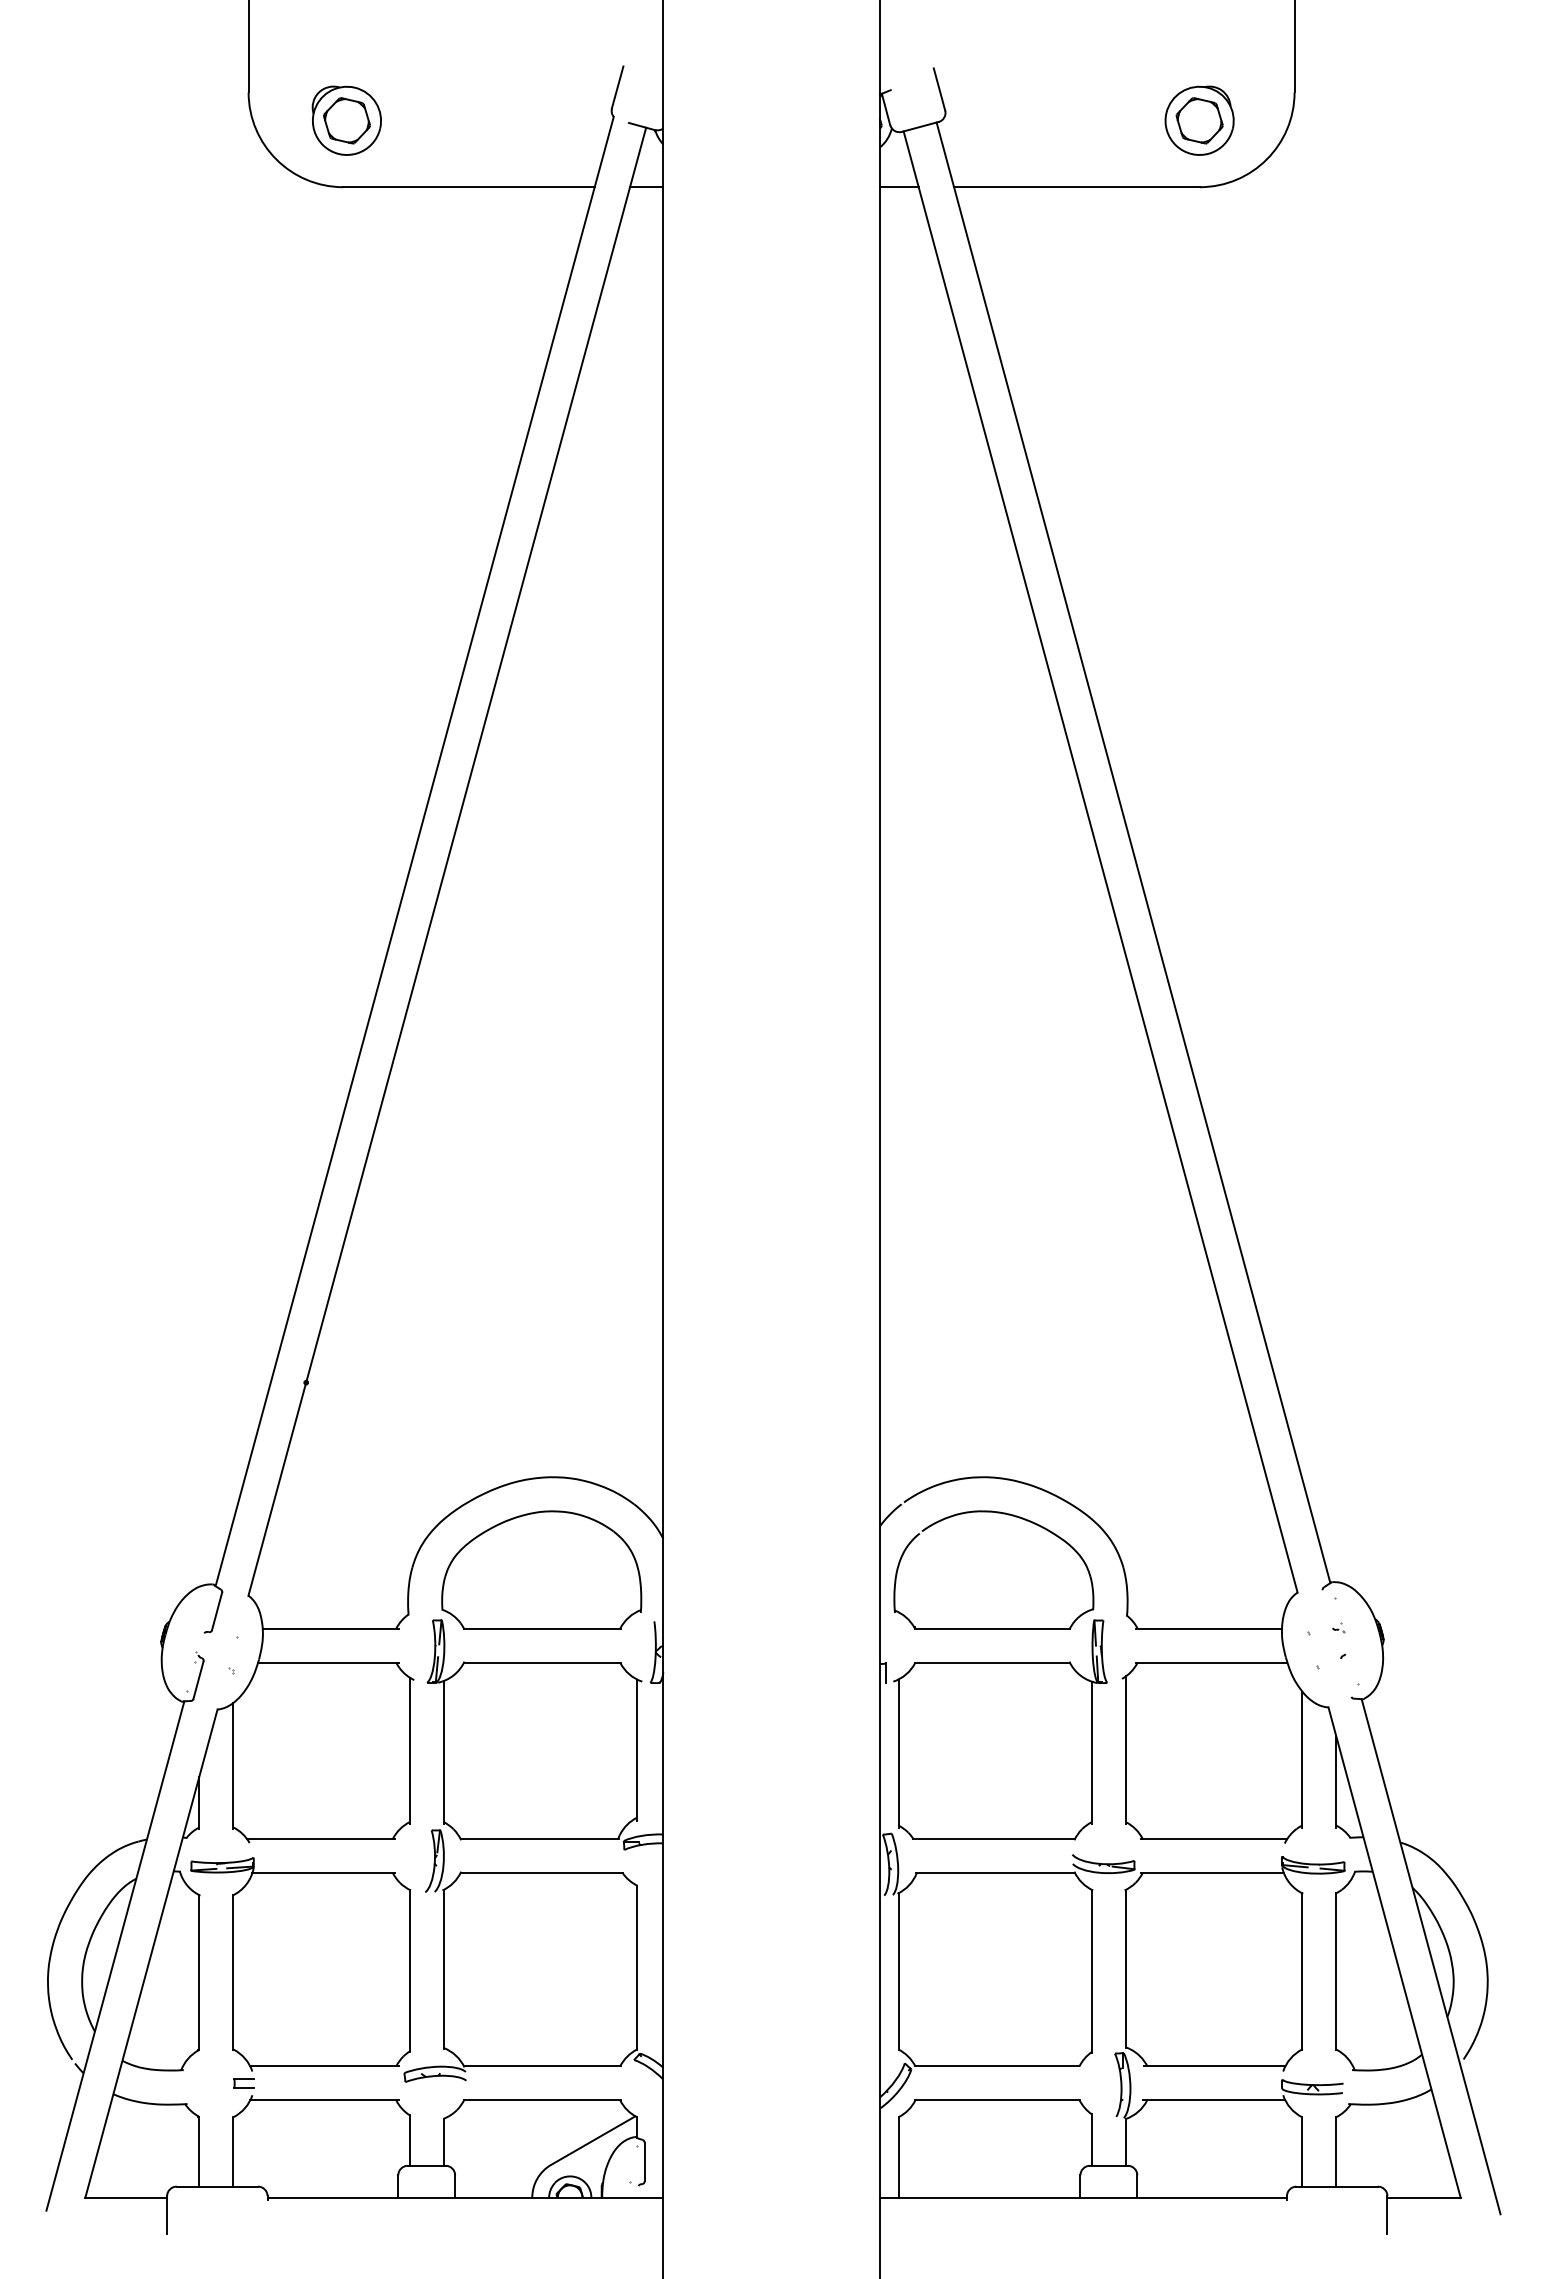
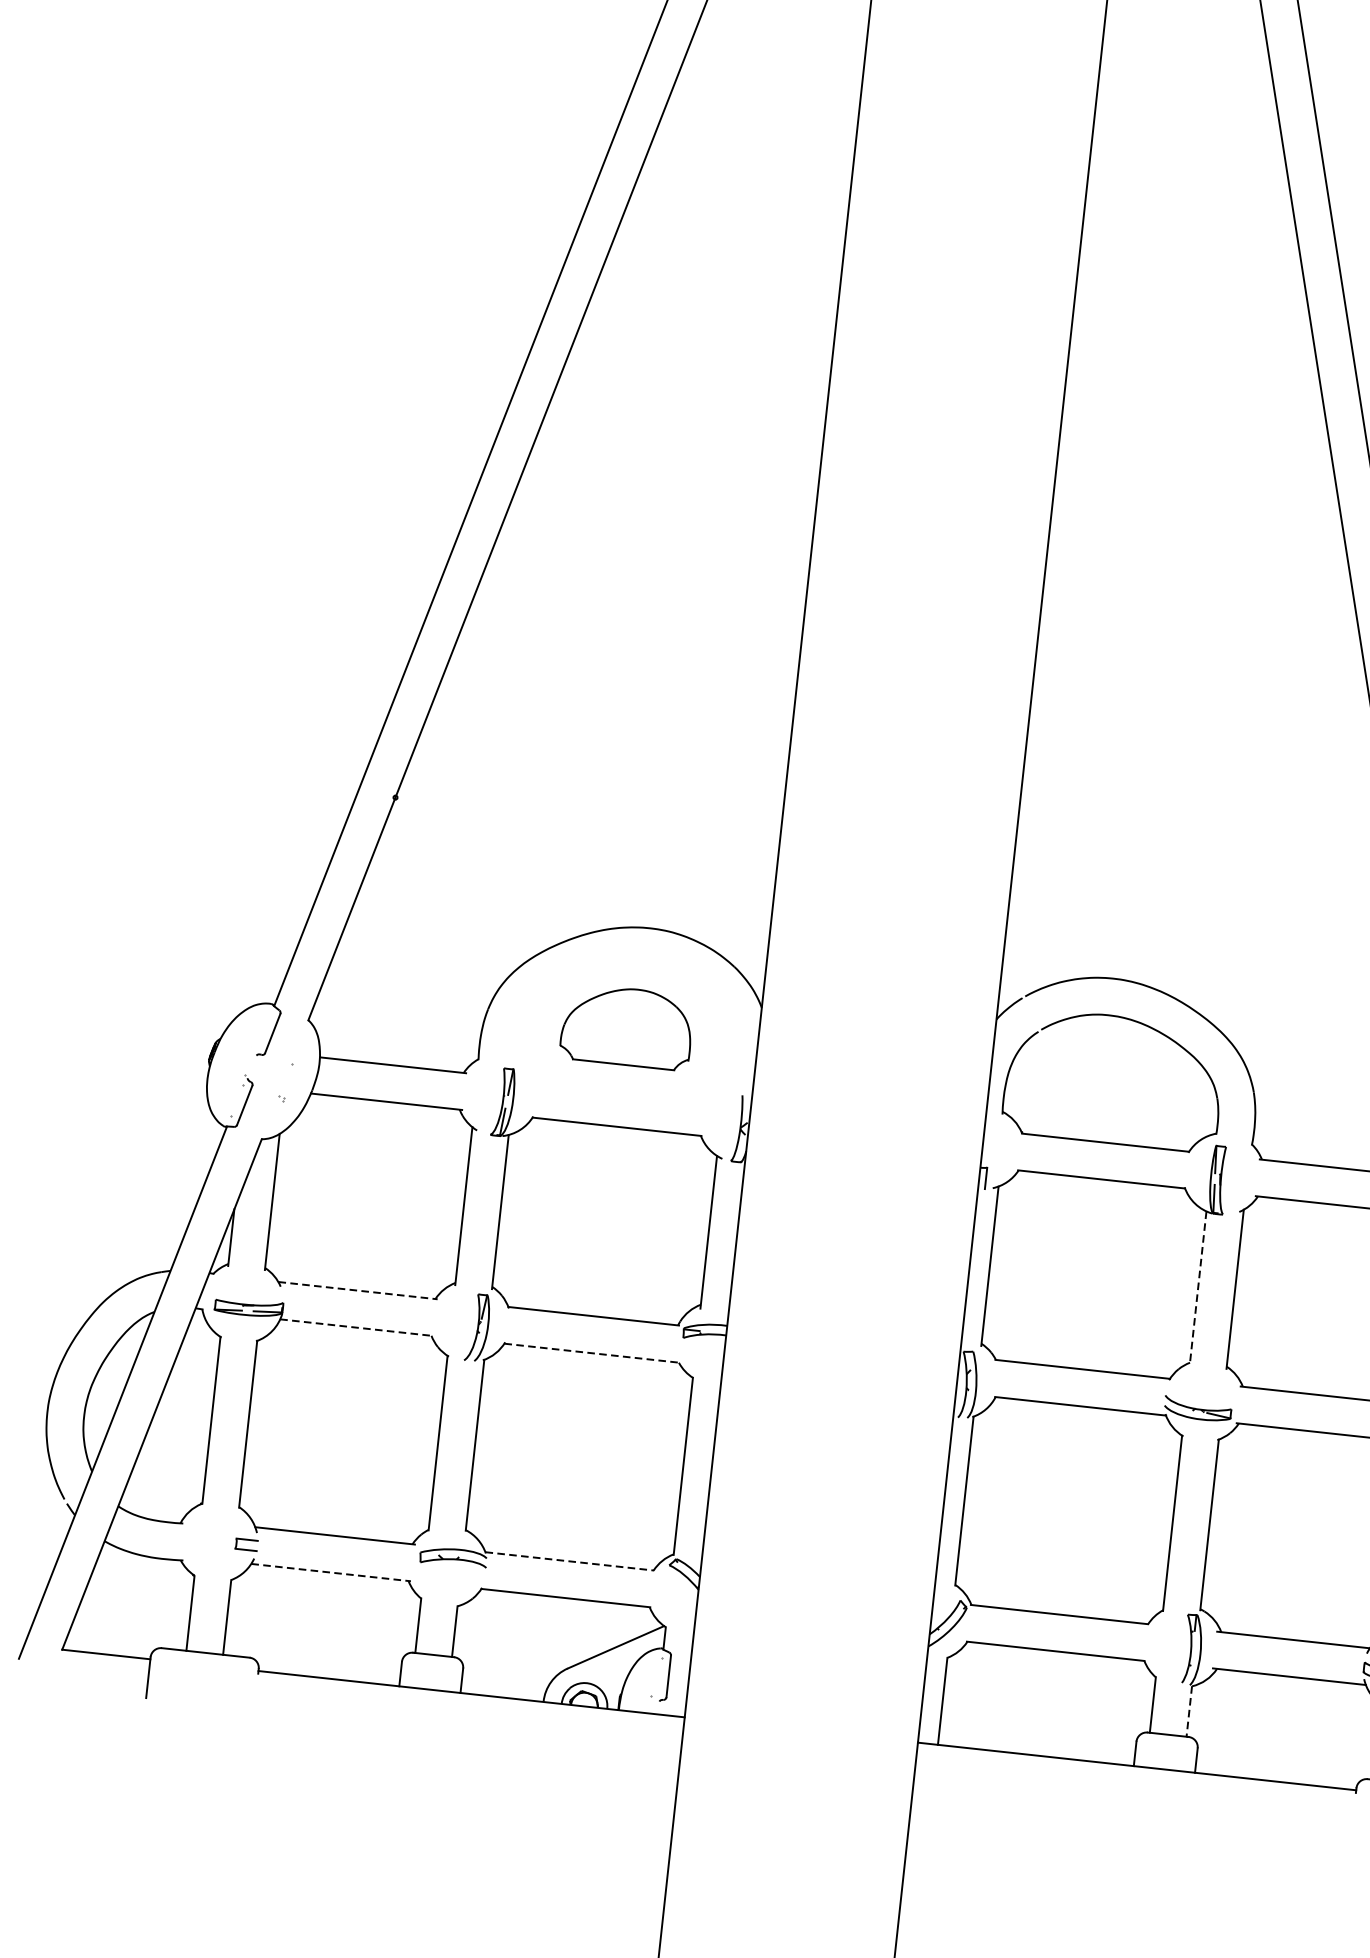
part: (541, 1569) -> (627, 1026), size x0.6
line: (1091, 1753) -> (1197, 1288), solid -> dashed
line: (321, 1838) -> (358, 1290), solid -> dashed
line: (324, 1873) -> (357, 1328), solid -> dashed
line: (542, 1873) -> (592, 1353), solid -> dashed
line: (542, 2066) -> (569, 1561), solid -> dashed
line: (324, 2100) -> (331, 1572), solid -> dashed
line: (1125, 2142) -> (1188, 1711), solid -> dashed

